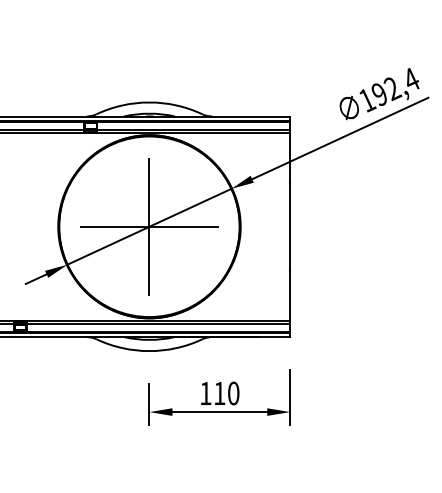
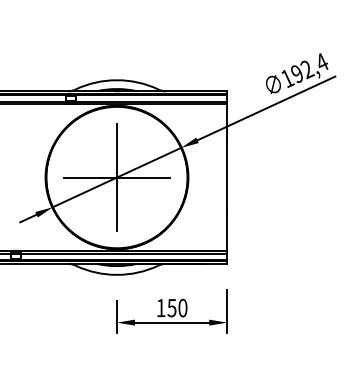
text: (219, 394) -> (171, 308), 110 -> 150

